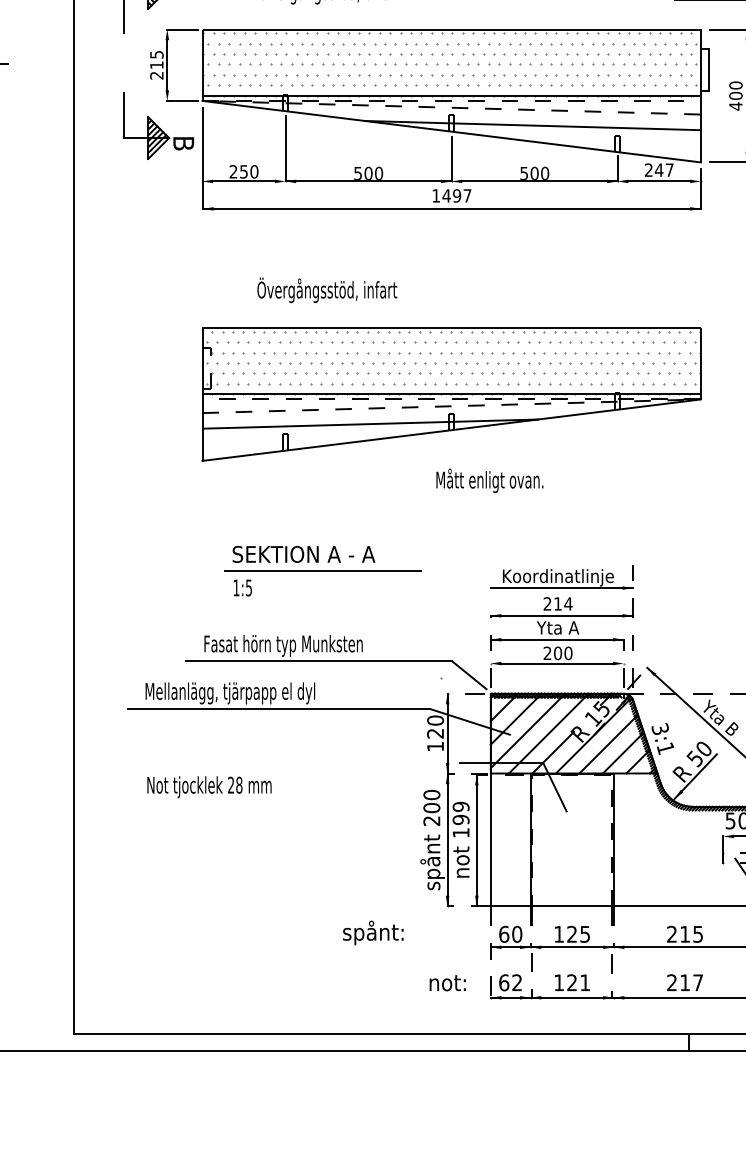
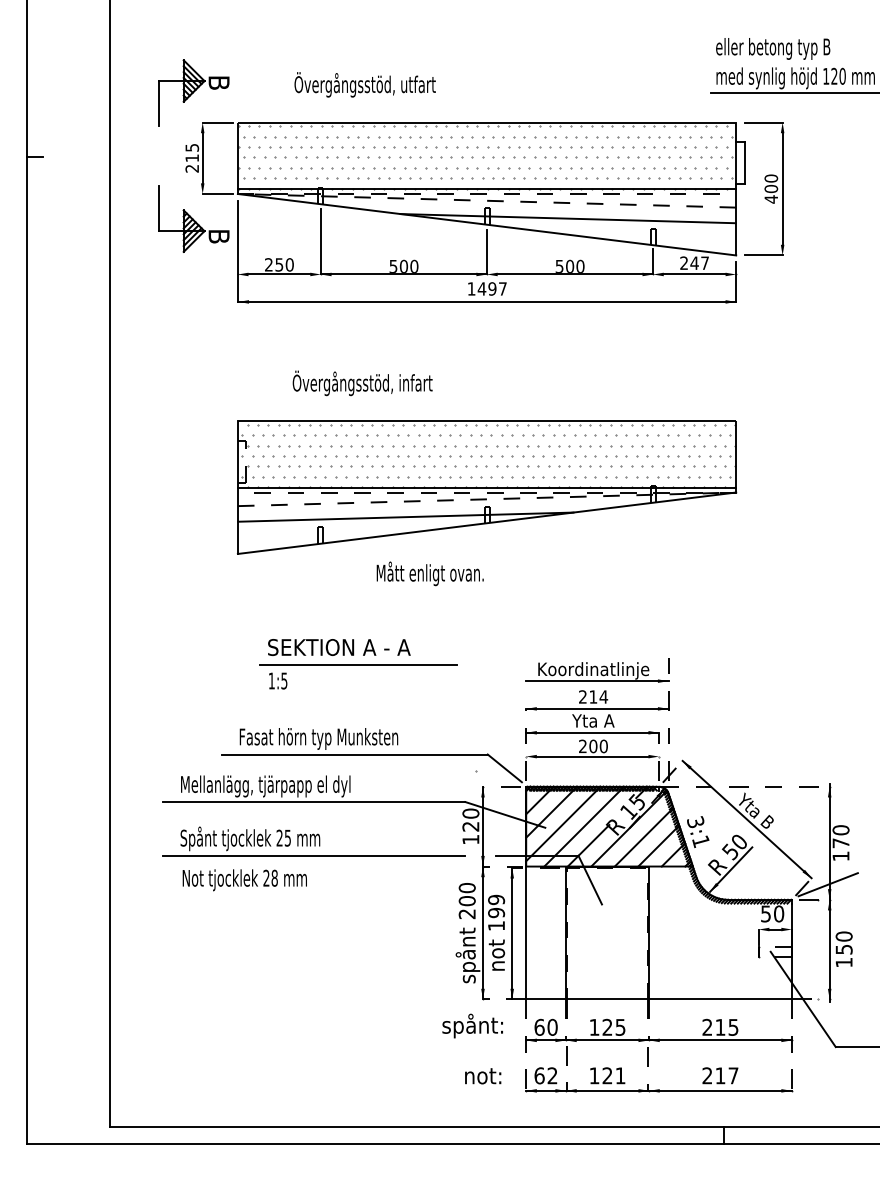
text: (489, 480) -> (429, 573), moved
part: (278, 748) -> (313, 841), added
text: (373, 932) -> (472, 1025), moved

